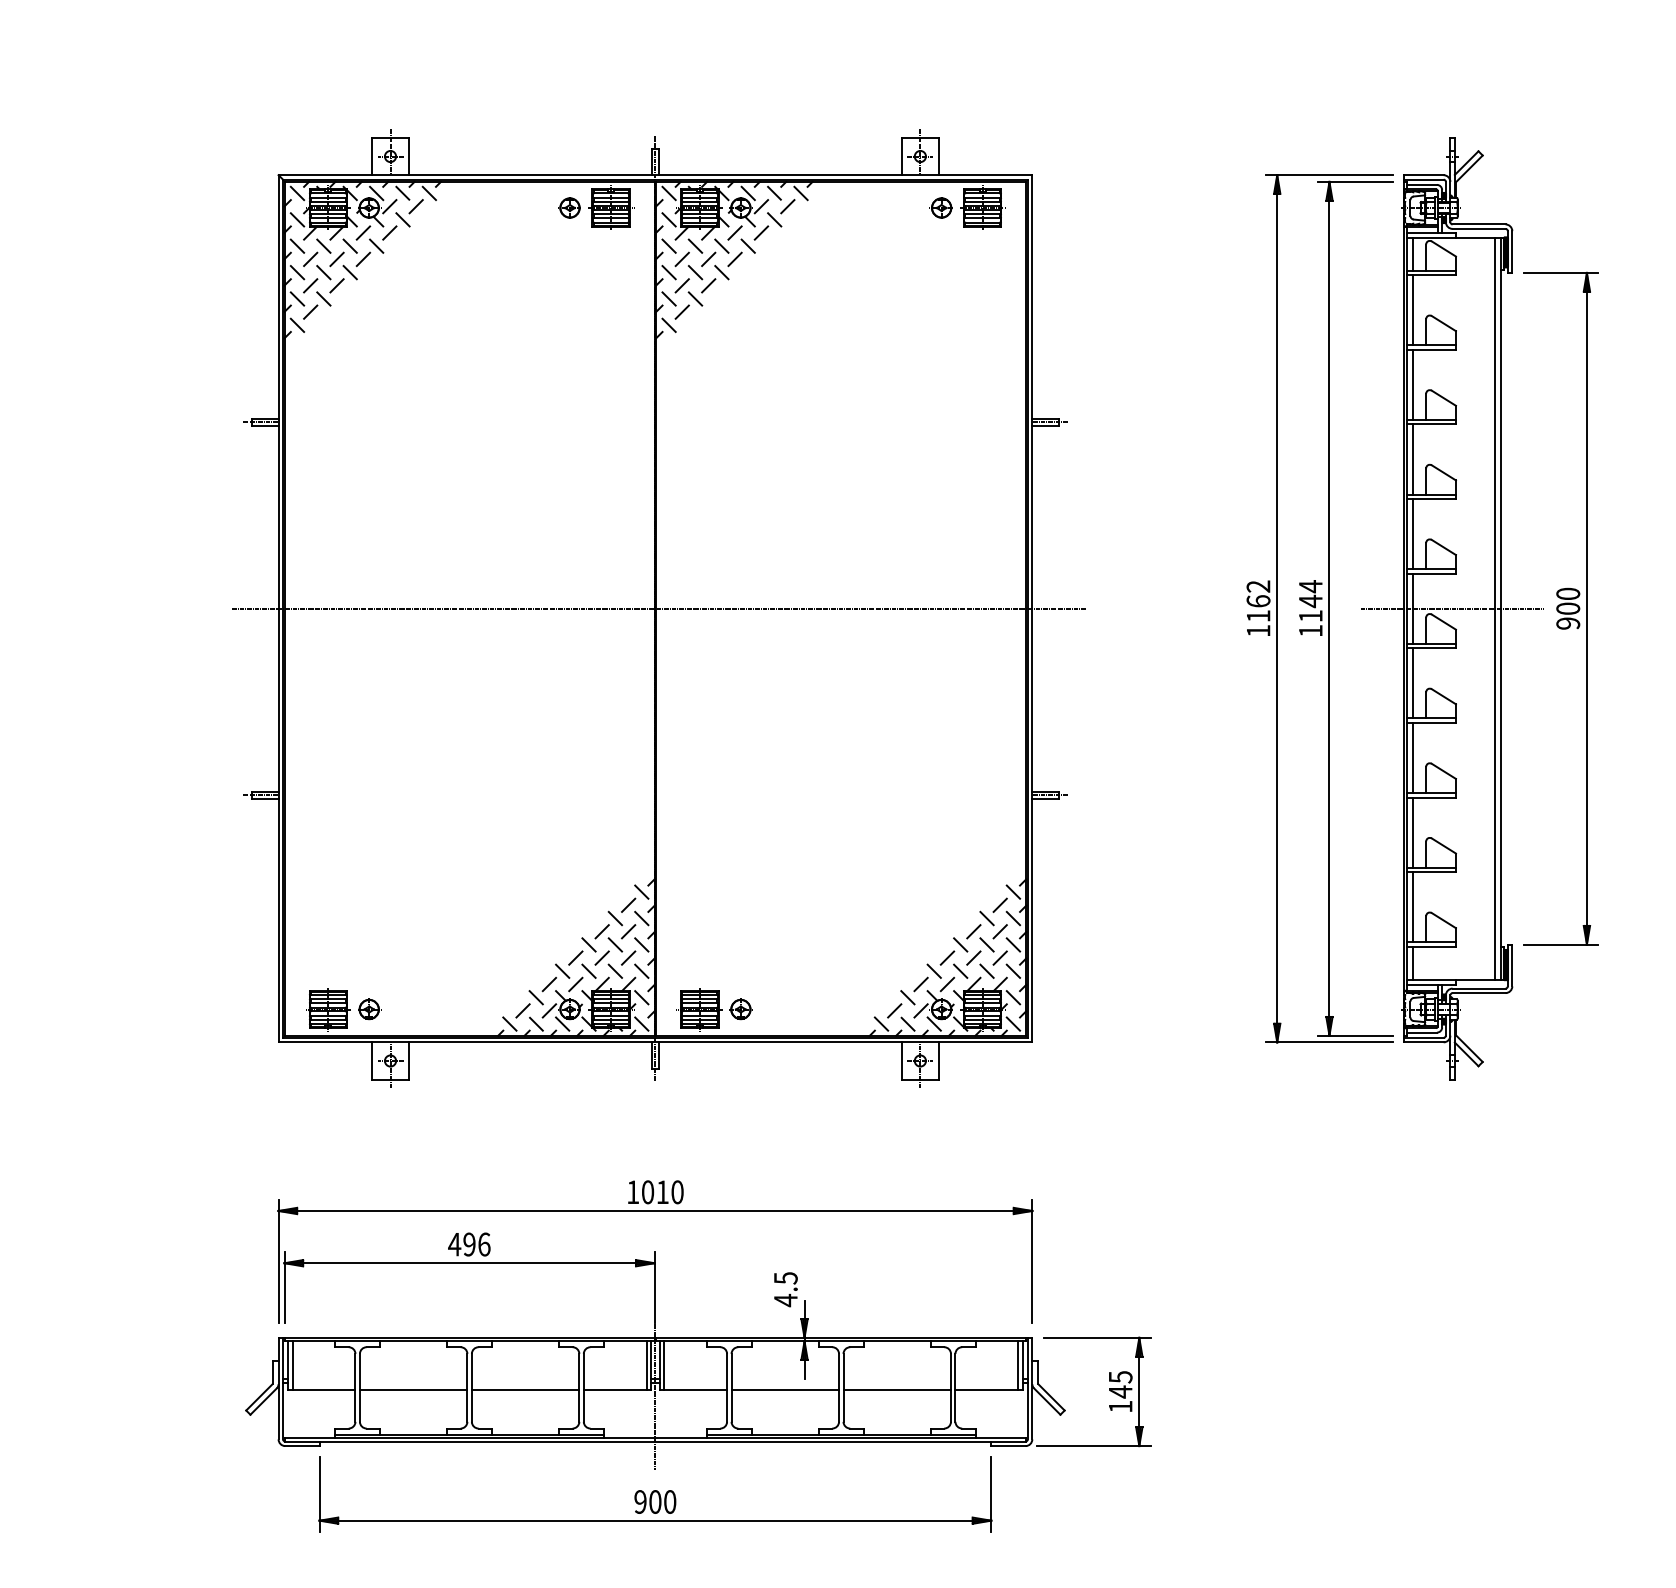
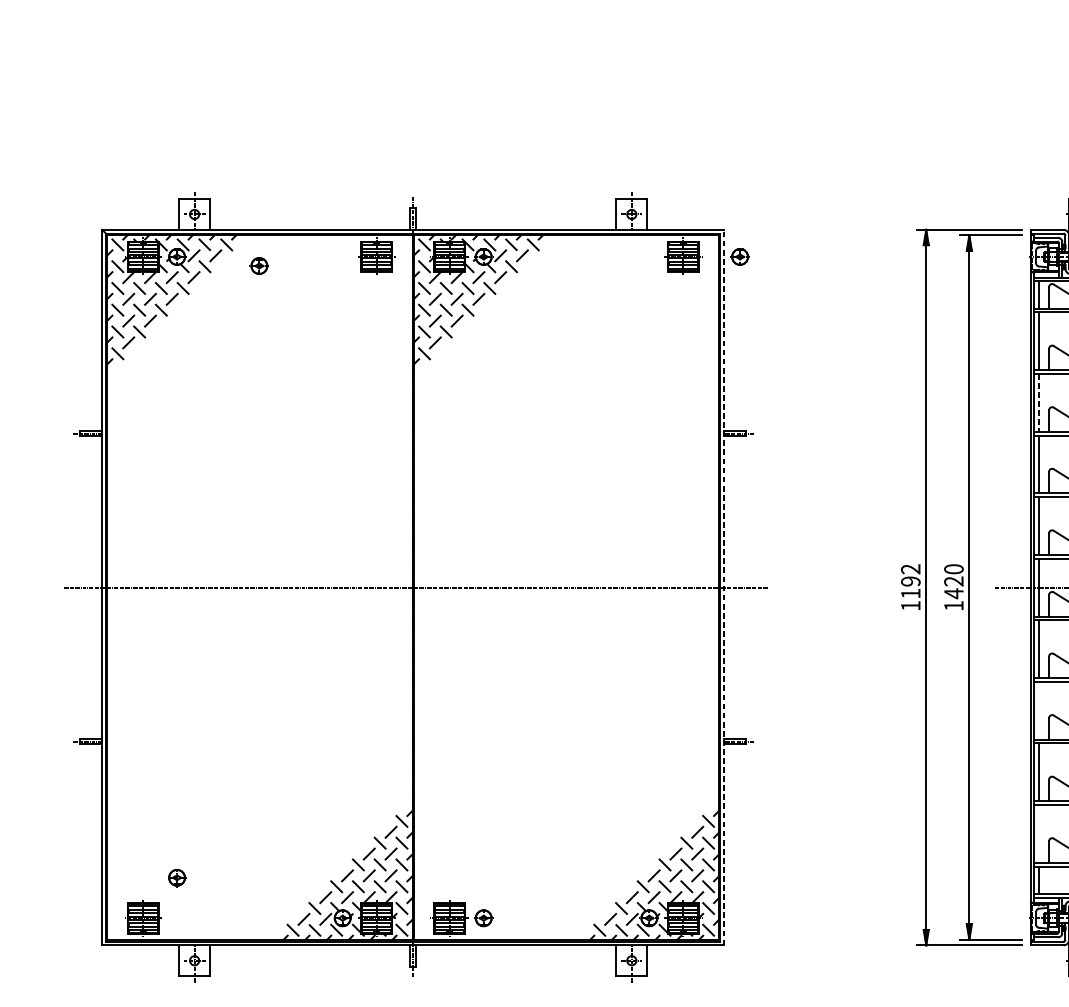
part: (569, 207) -> (258, 265), moved
part: (940, 207) -> (739, 256), moved
line: (1413, 385) -> (1038, 403), solid -> dashed
text: (1258, 601) -> (910, 581), 1162 -> 1192
text: (1310, 601) -> (953, 581), 1144 -> 1420
line: (1032, 608) -> (724, 587), solid -> dashed
line: (1413, 757) -> (1038, 710), removed
line: (1413, 907) -> (1038, 834), removed
part: (369, 1009) -> (177, 877), moved

